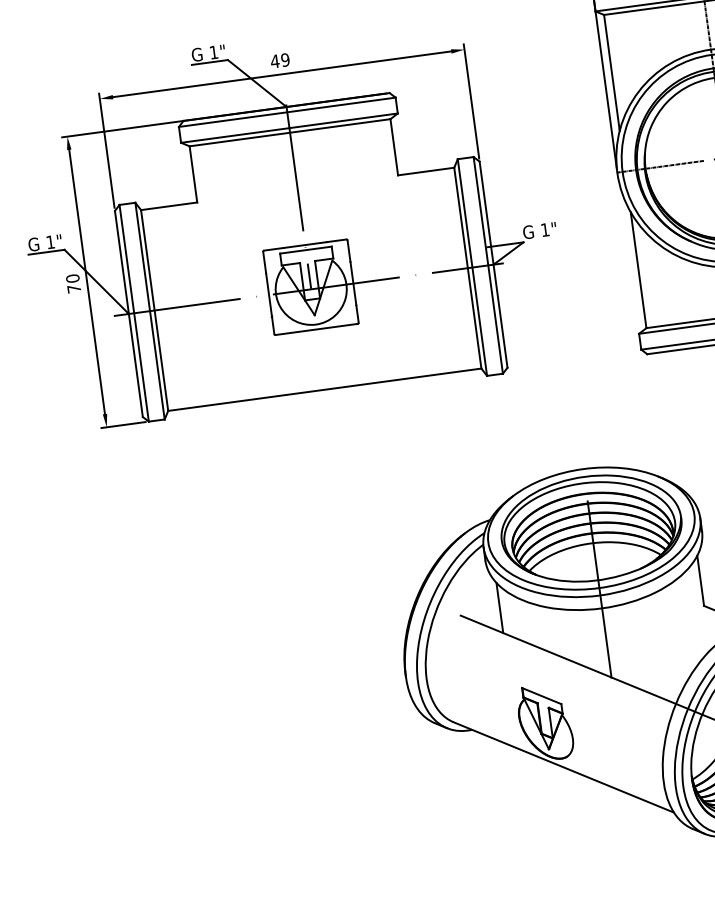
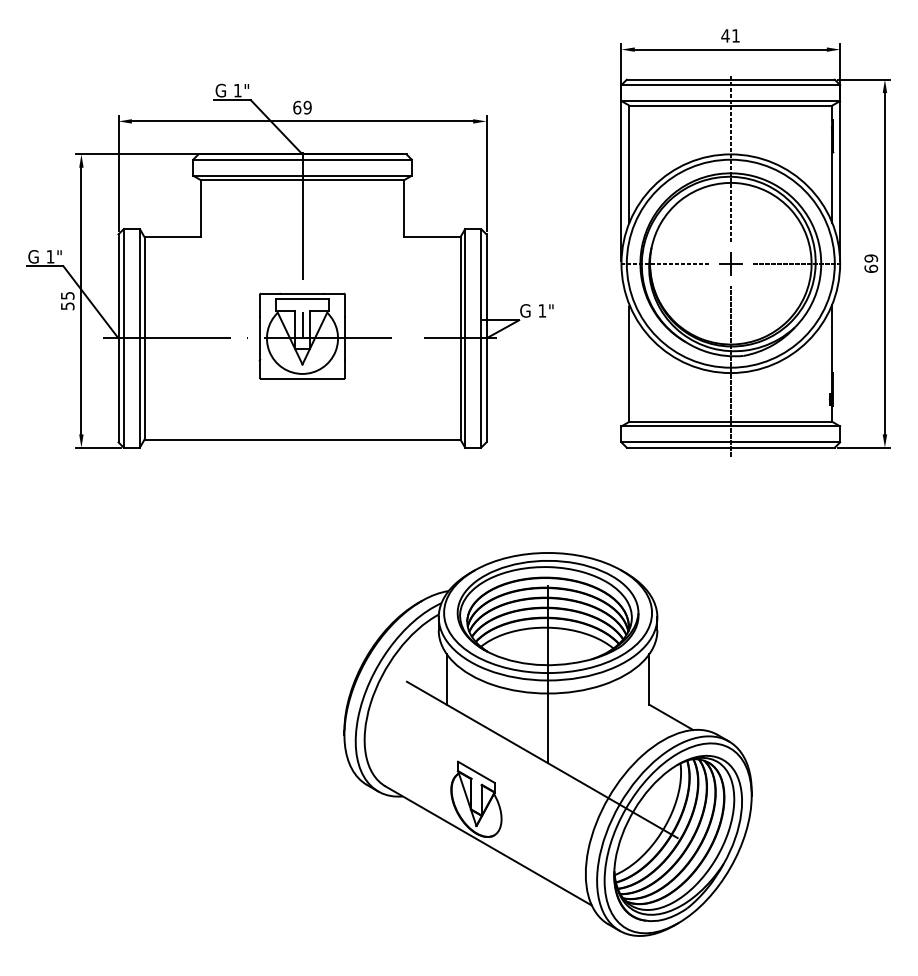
text: (274, 61) -> (296, 107), 49 -> 69
text: (73, 283) -> (67, 300), 70 -> 55

